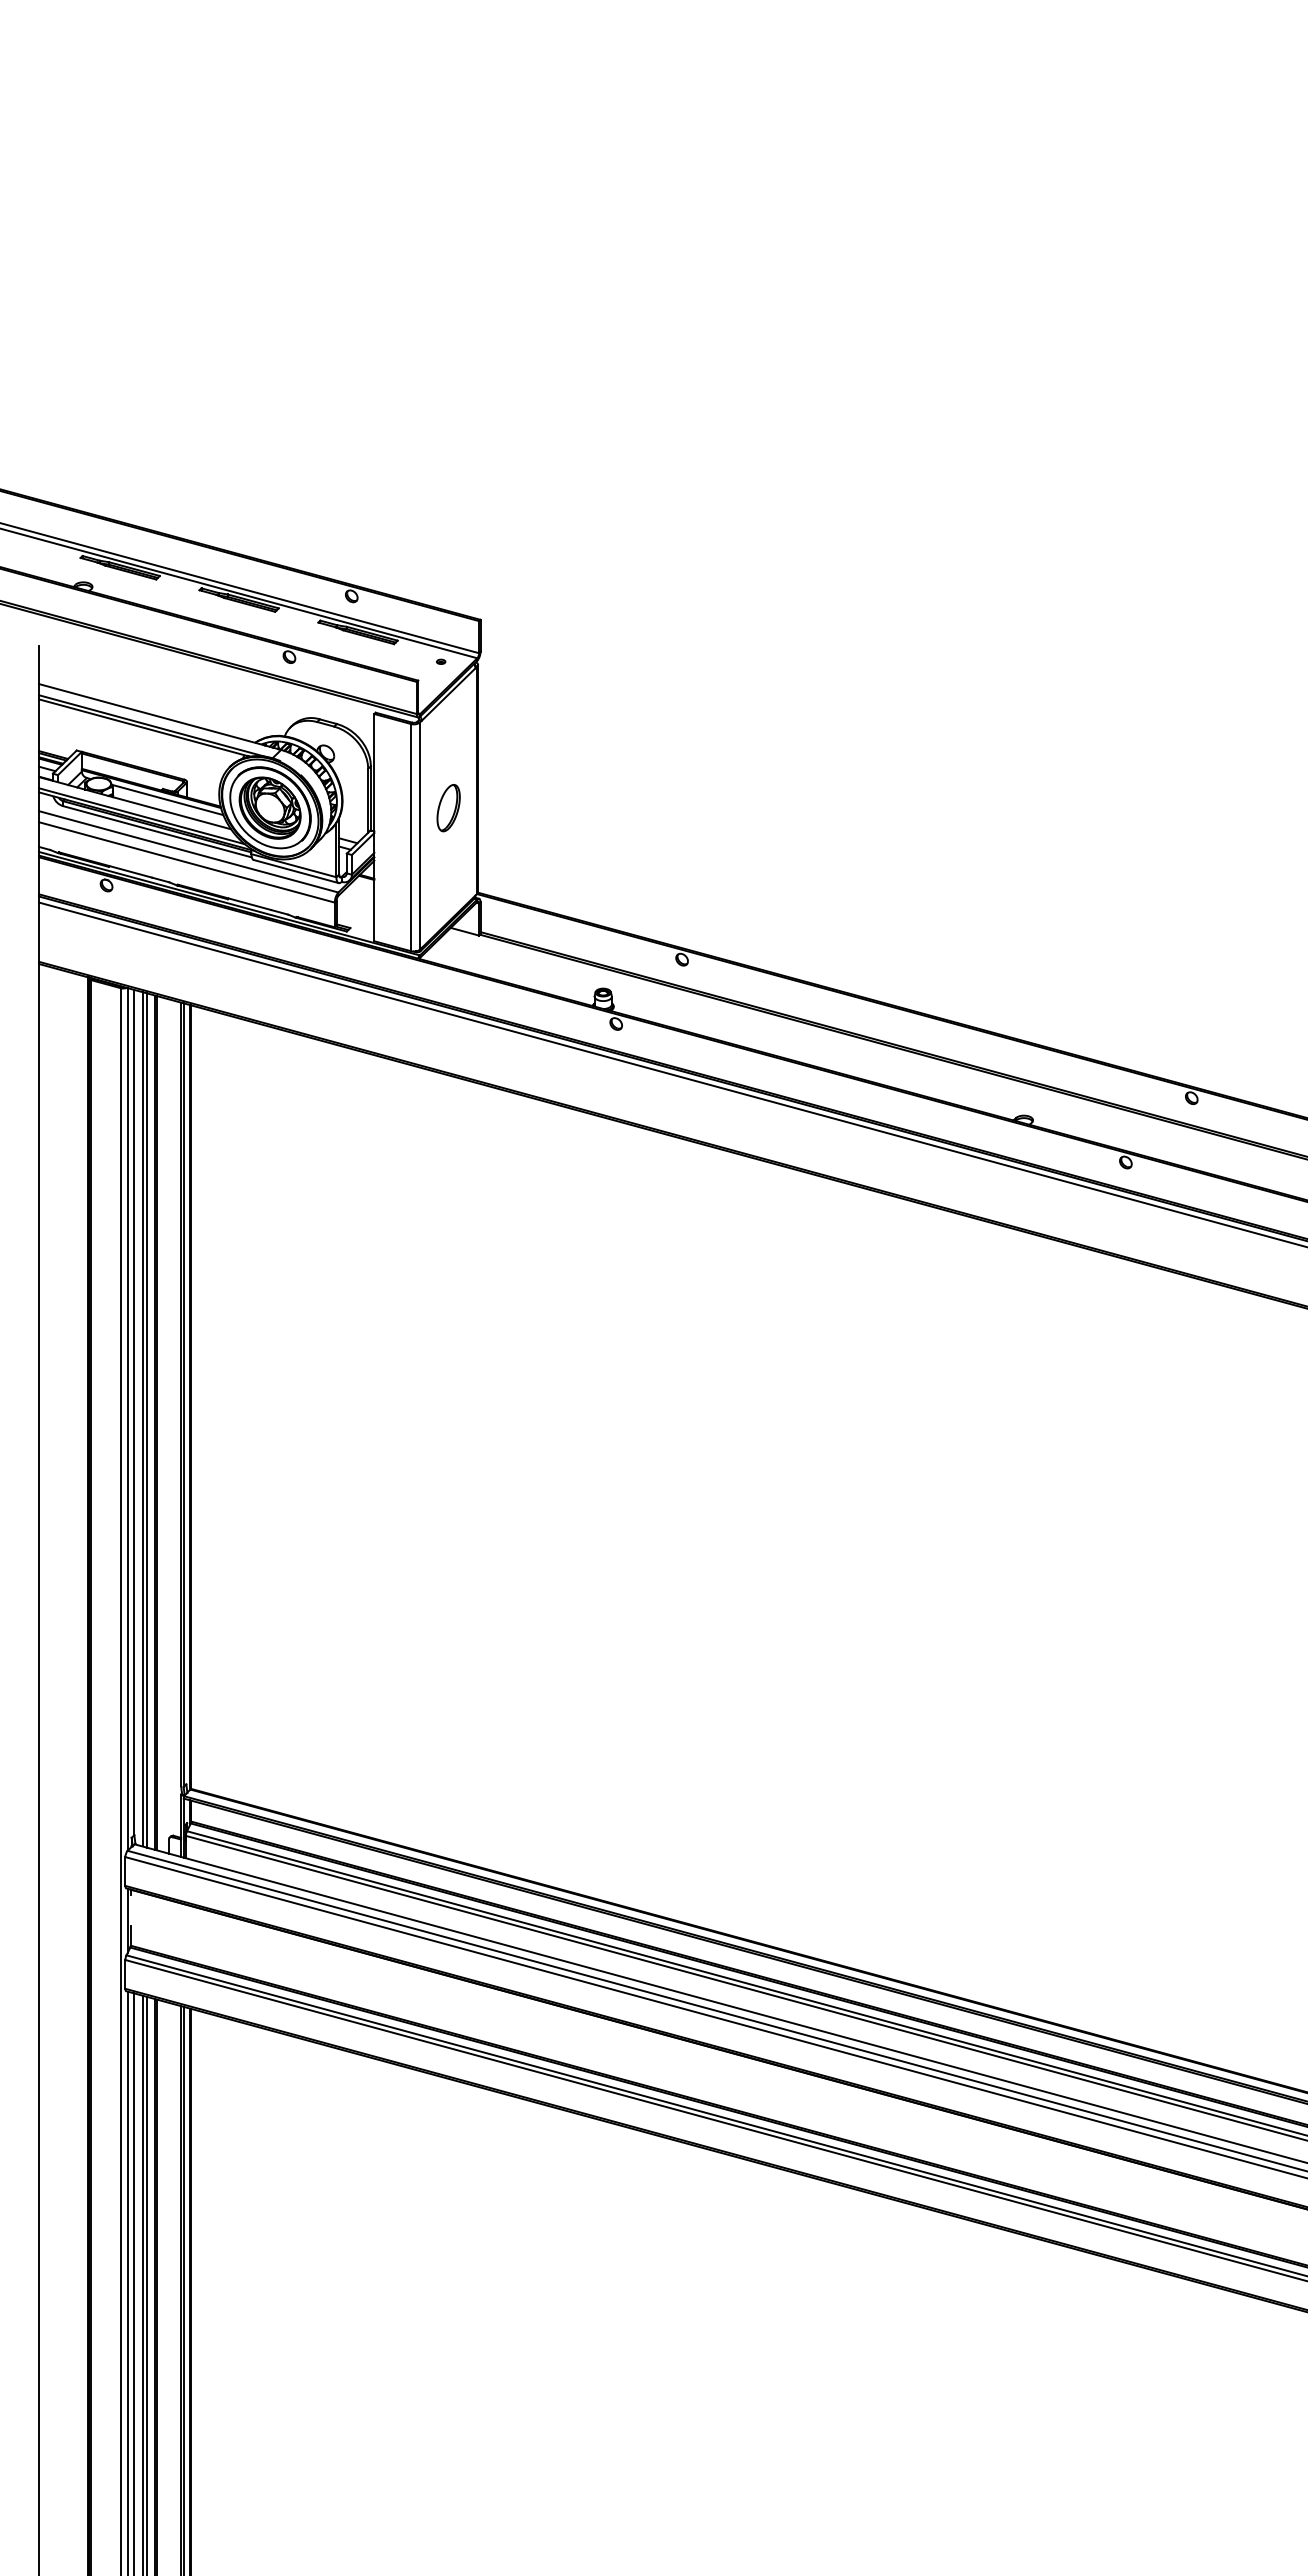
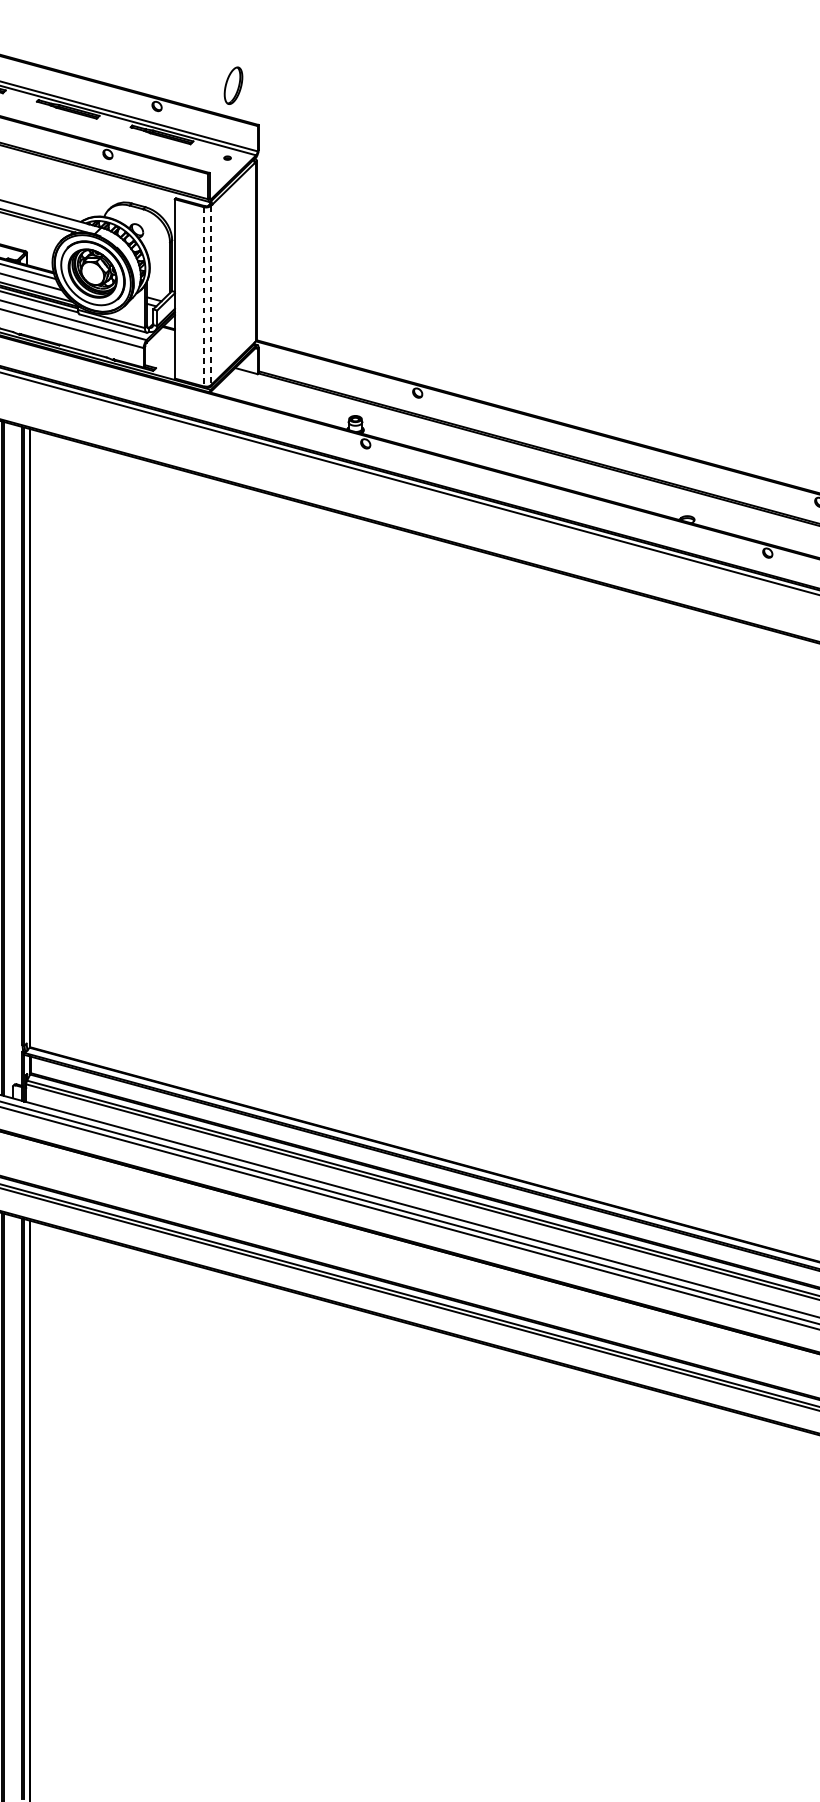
part: (448, 808) -> (233, 86), moved
line: (419, 836) -> (210, 295), solid -> dashed
line: (410, 837) -> (203, 296), solid -> dashed

